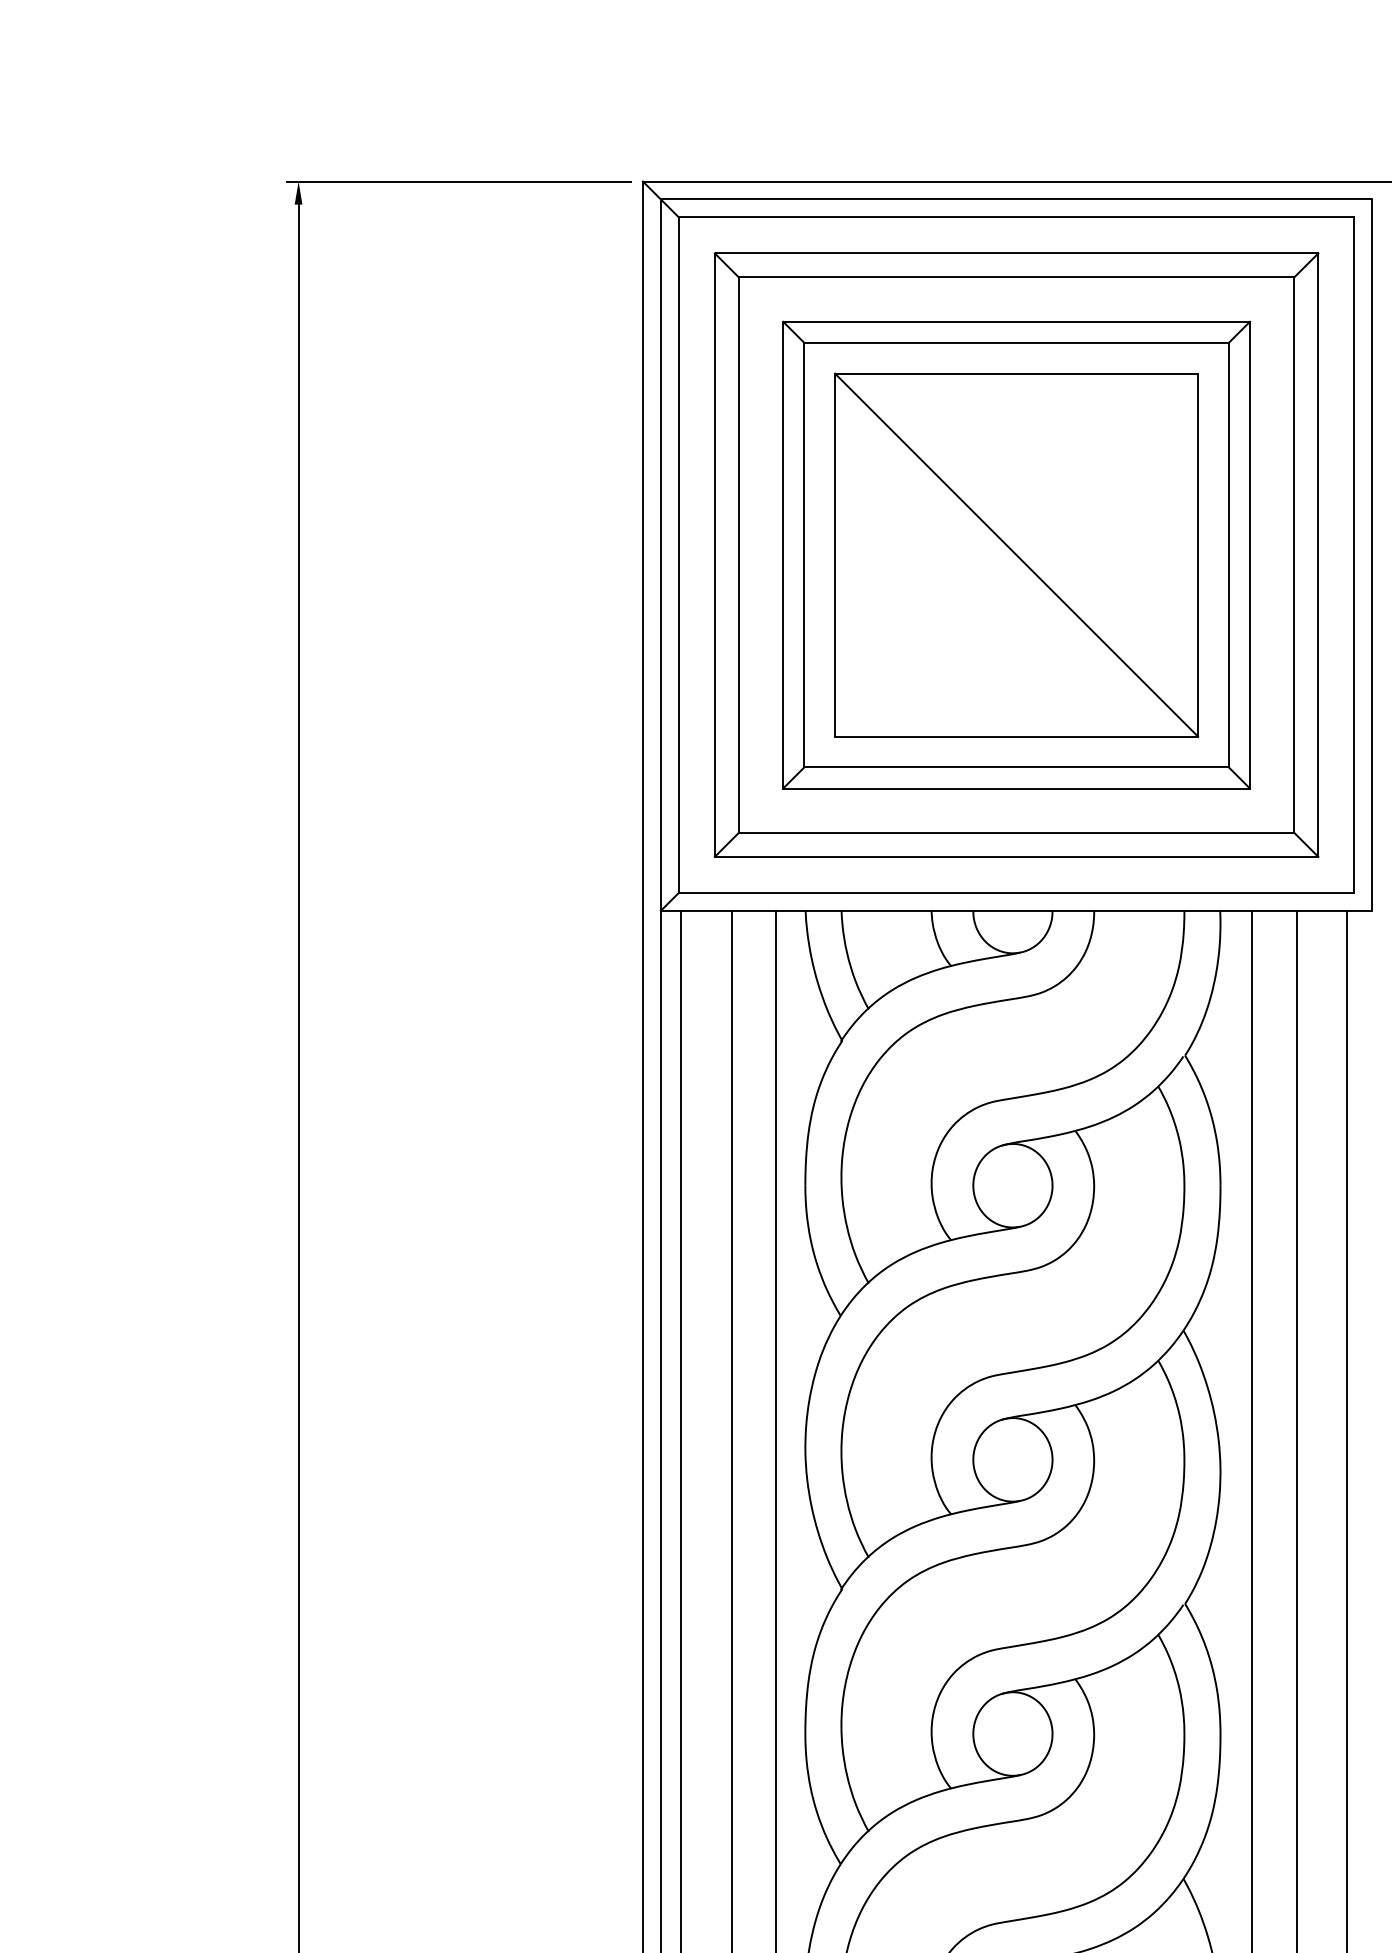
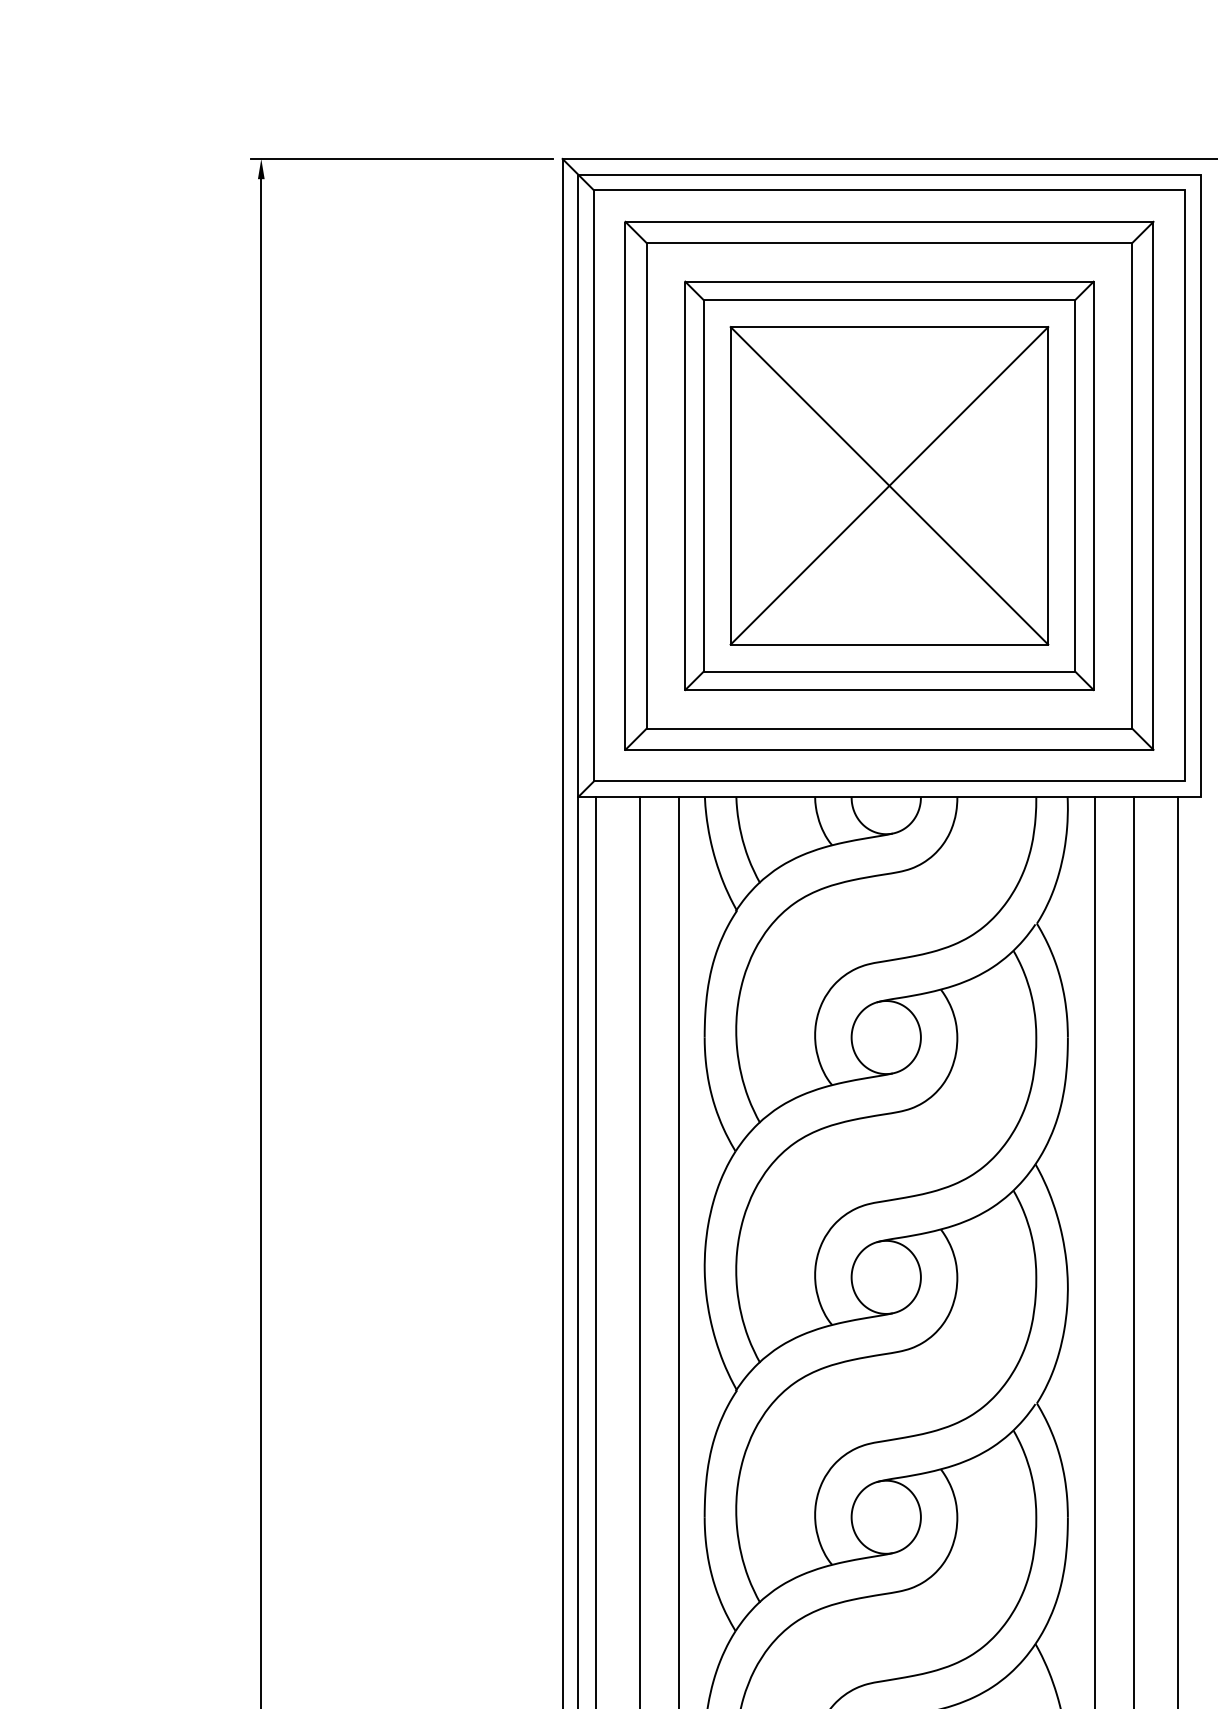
line: (1016, 554) -> (889, 485), added

